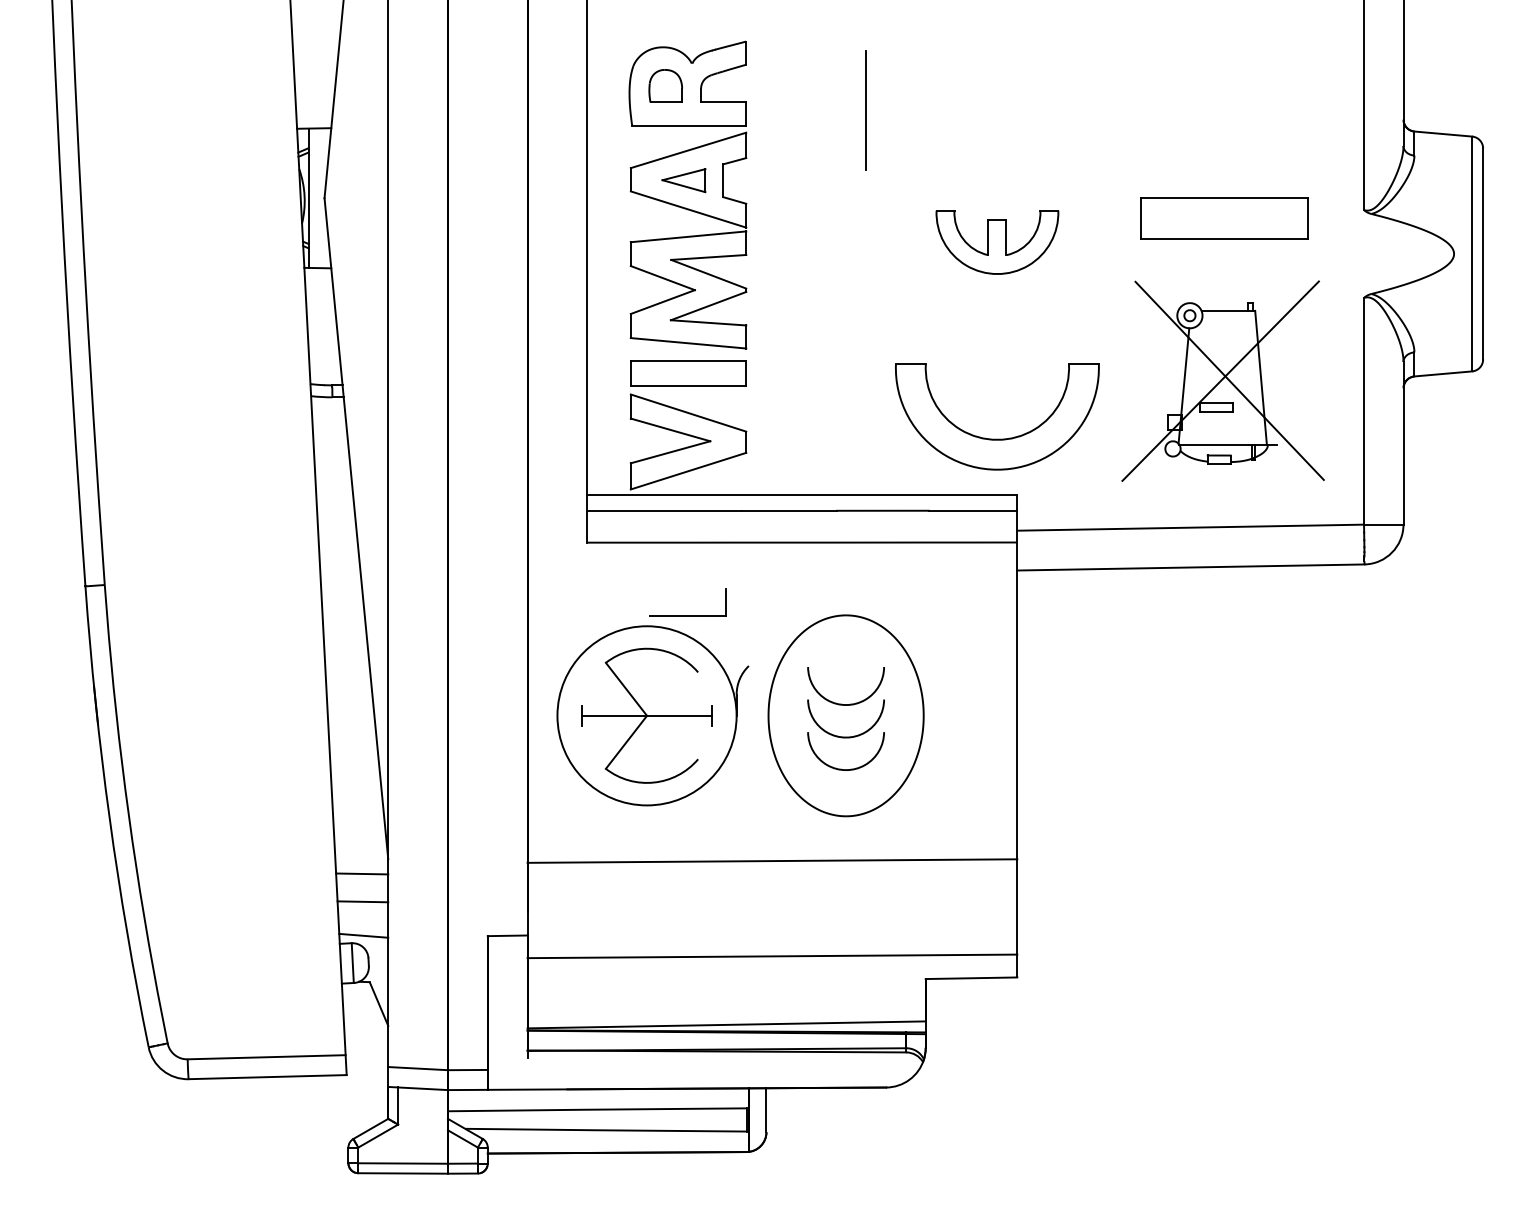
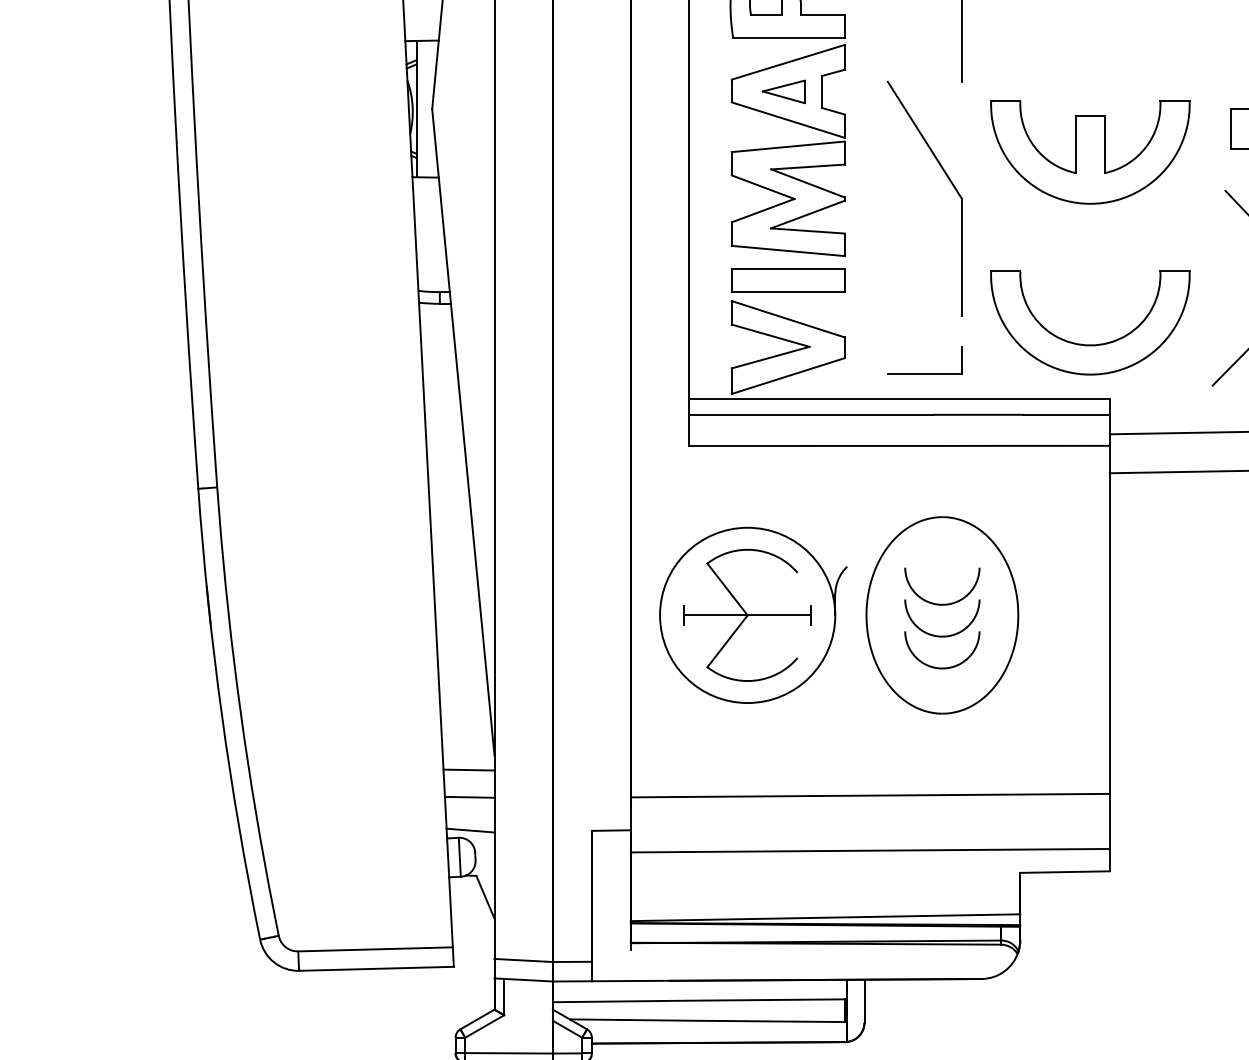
part: (997, 242) -> (1090, 152), size x1.67
part: (853, 272) -> (949, 181), added
part: (687, 615) -> (924, 373), moved
line: (772, 860) -> (870, 795), moved

